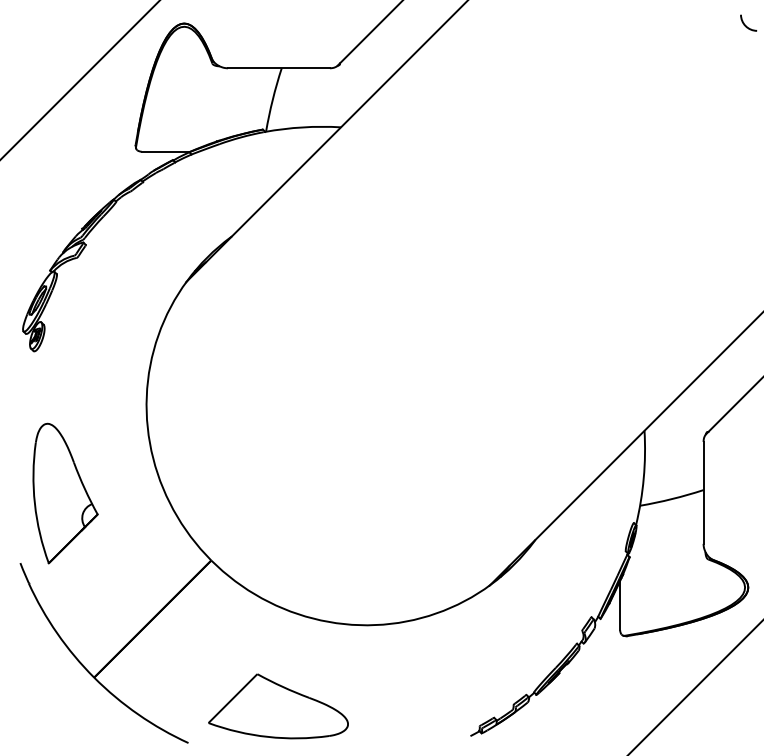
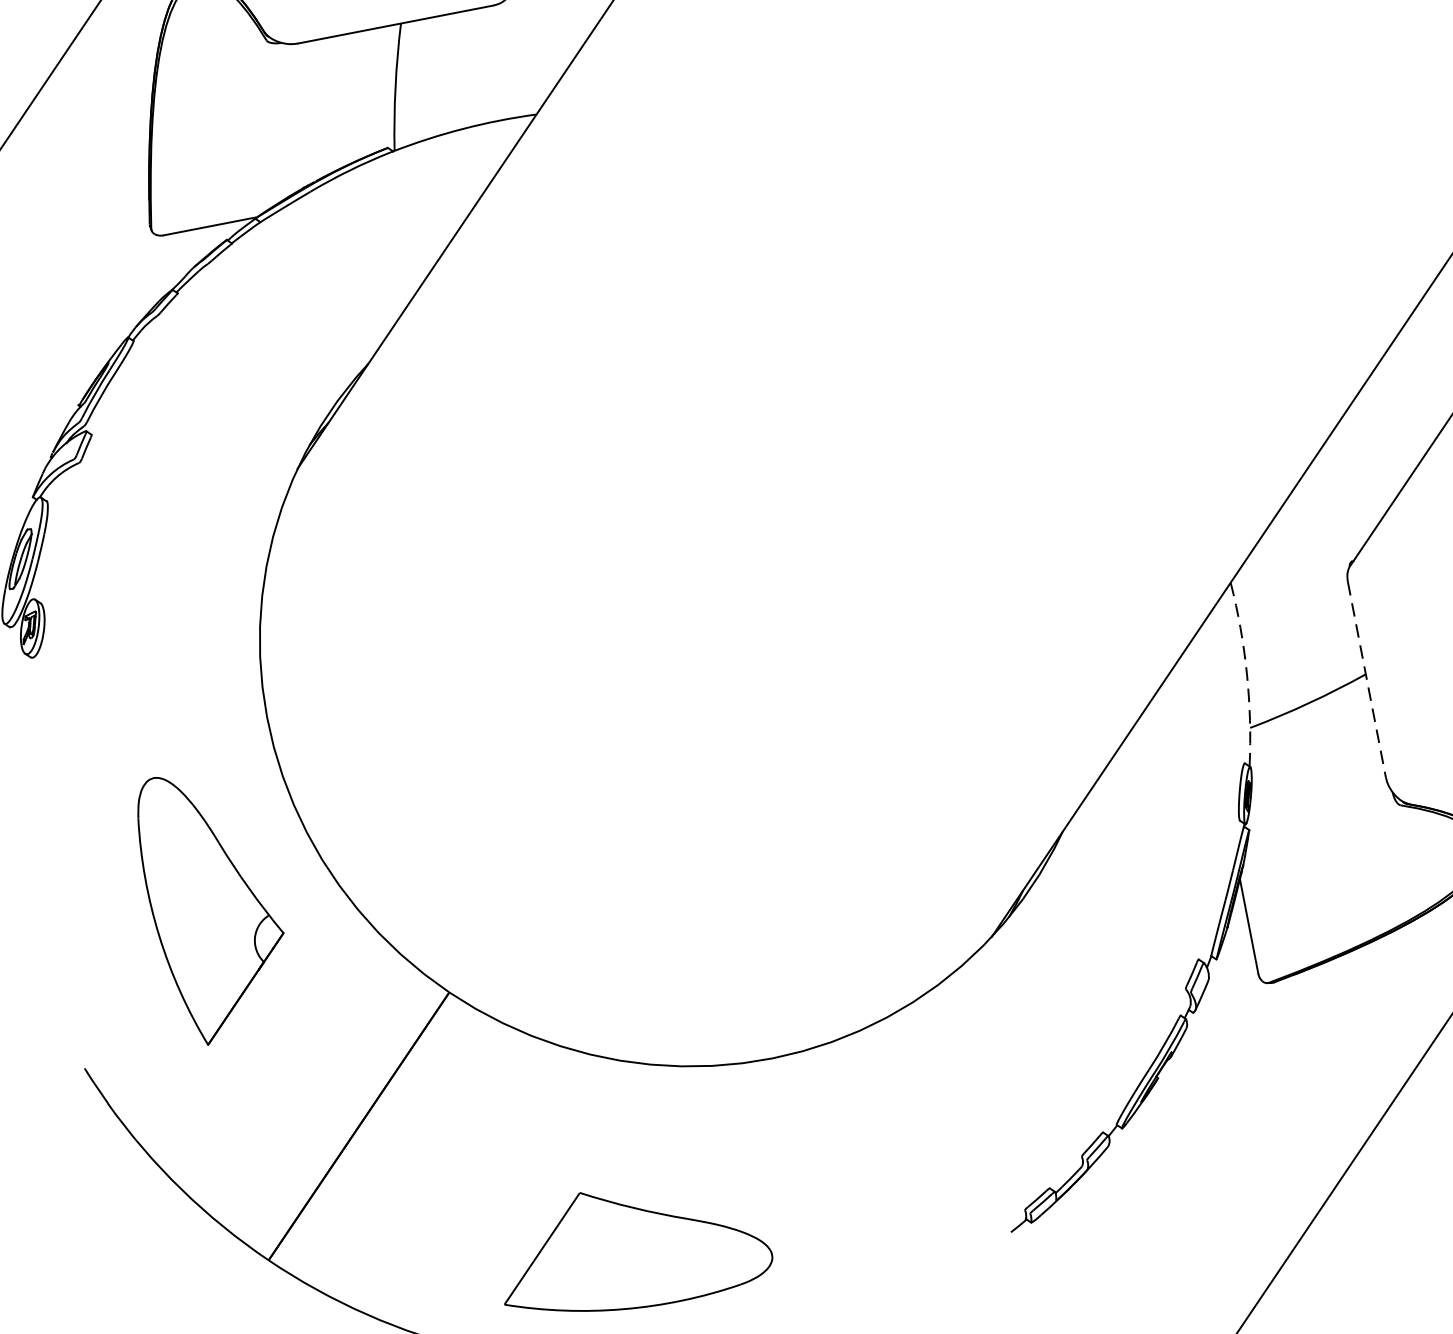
arc: (643, 478) -> (1246, 674), solid -> dashed
line: (703, 492) -> (1366, 678), solid -> dashed
part: (65, 493) -> (214, 904), moved

